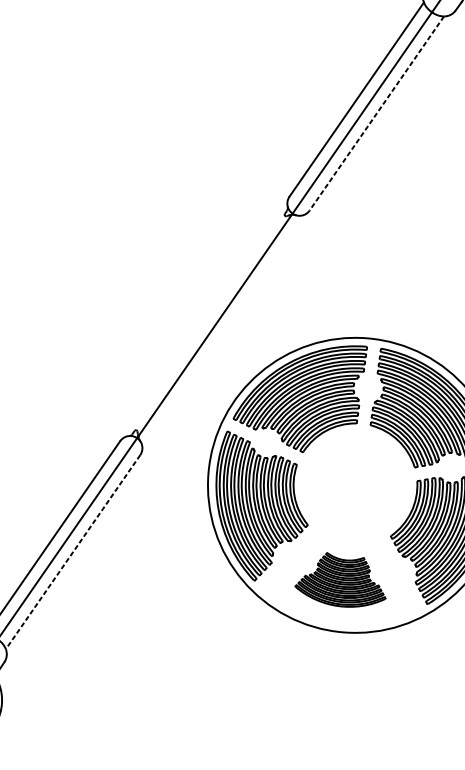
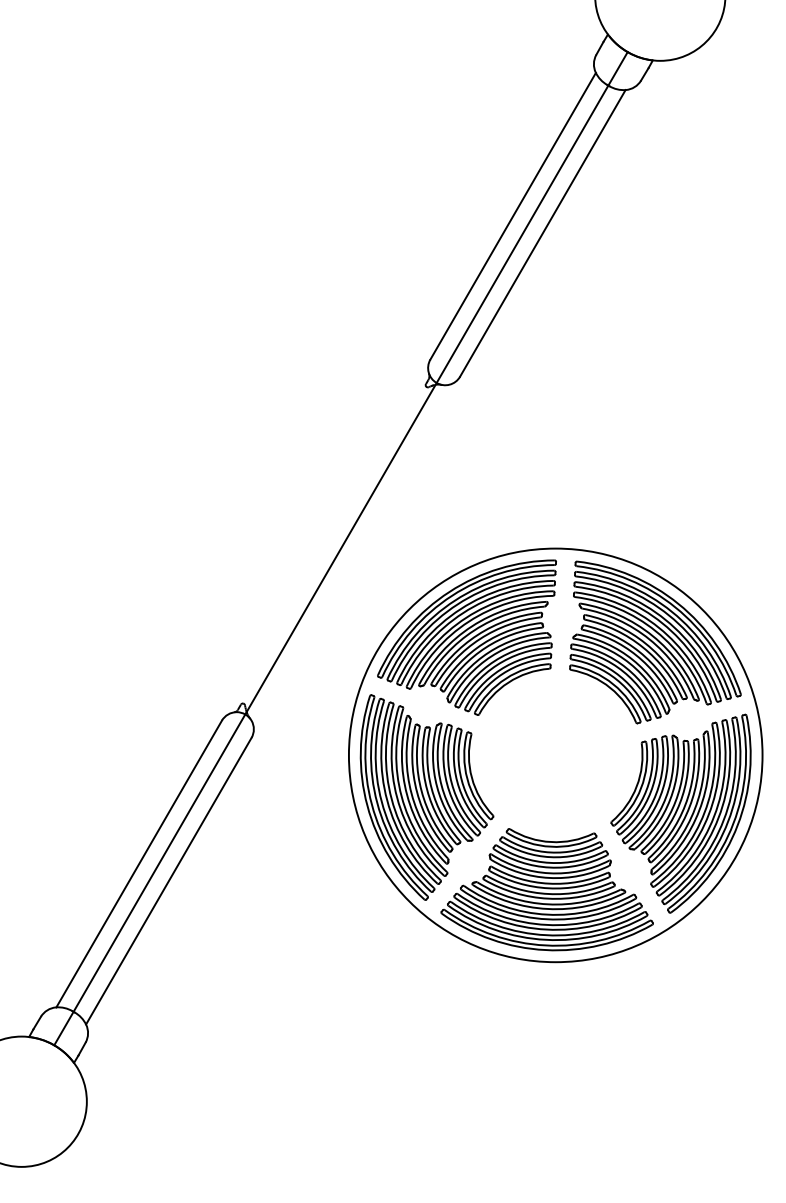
line: (376, 113) -> (542, 233), dashed -> solid
line: (72, 552) -> (168, 881), dashed -> solid
part: (341, 580) -> (546, 889), size x1.67

